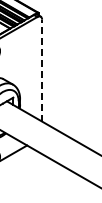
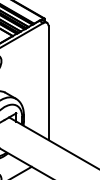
line: (42, 70) -> (48, 82), dashed -> solid

